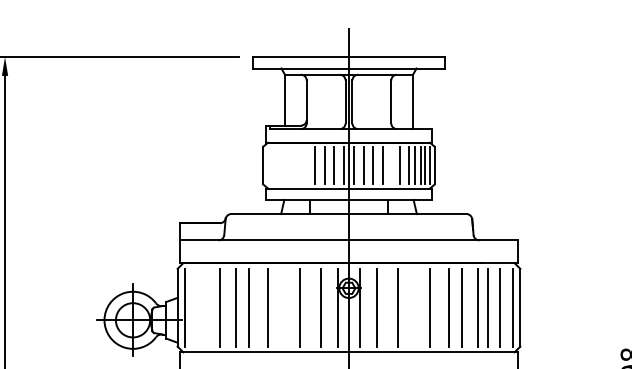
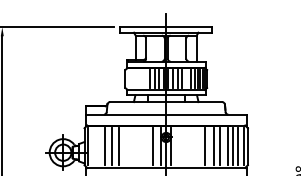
line: (267, 307) -> (127, 146), removed
line: (299, 307) -> (142, 146), removed
line: (376, 307) -> (179, 146), removed
line: (397, 307) -> (189, 146), removed

